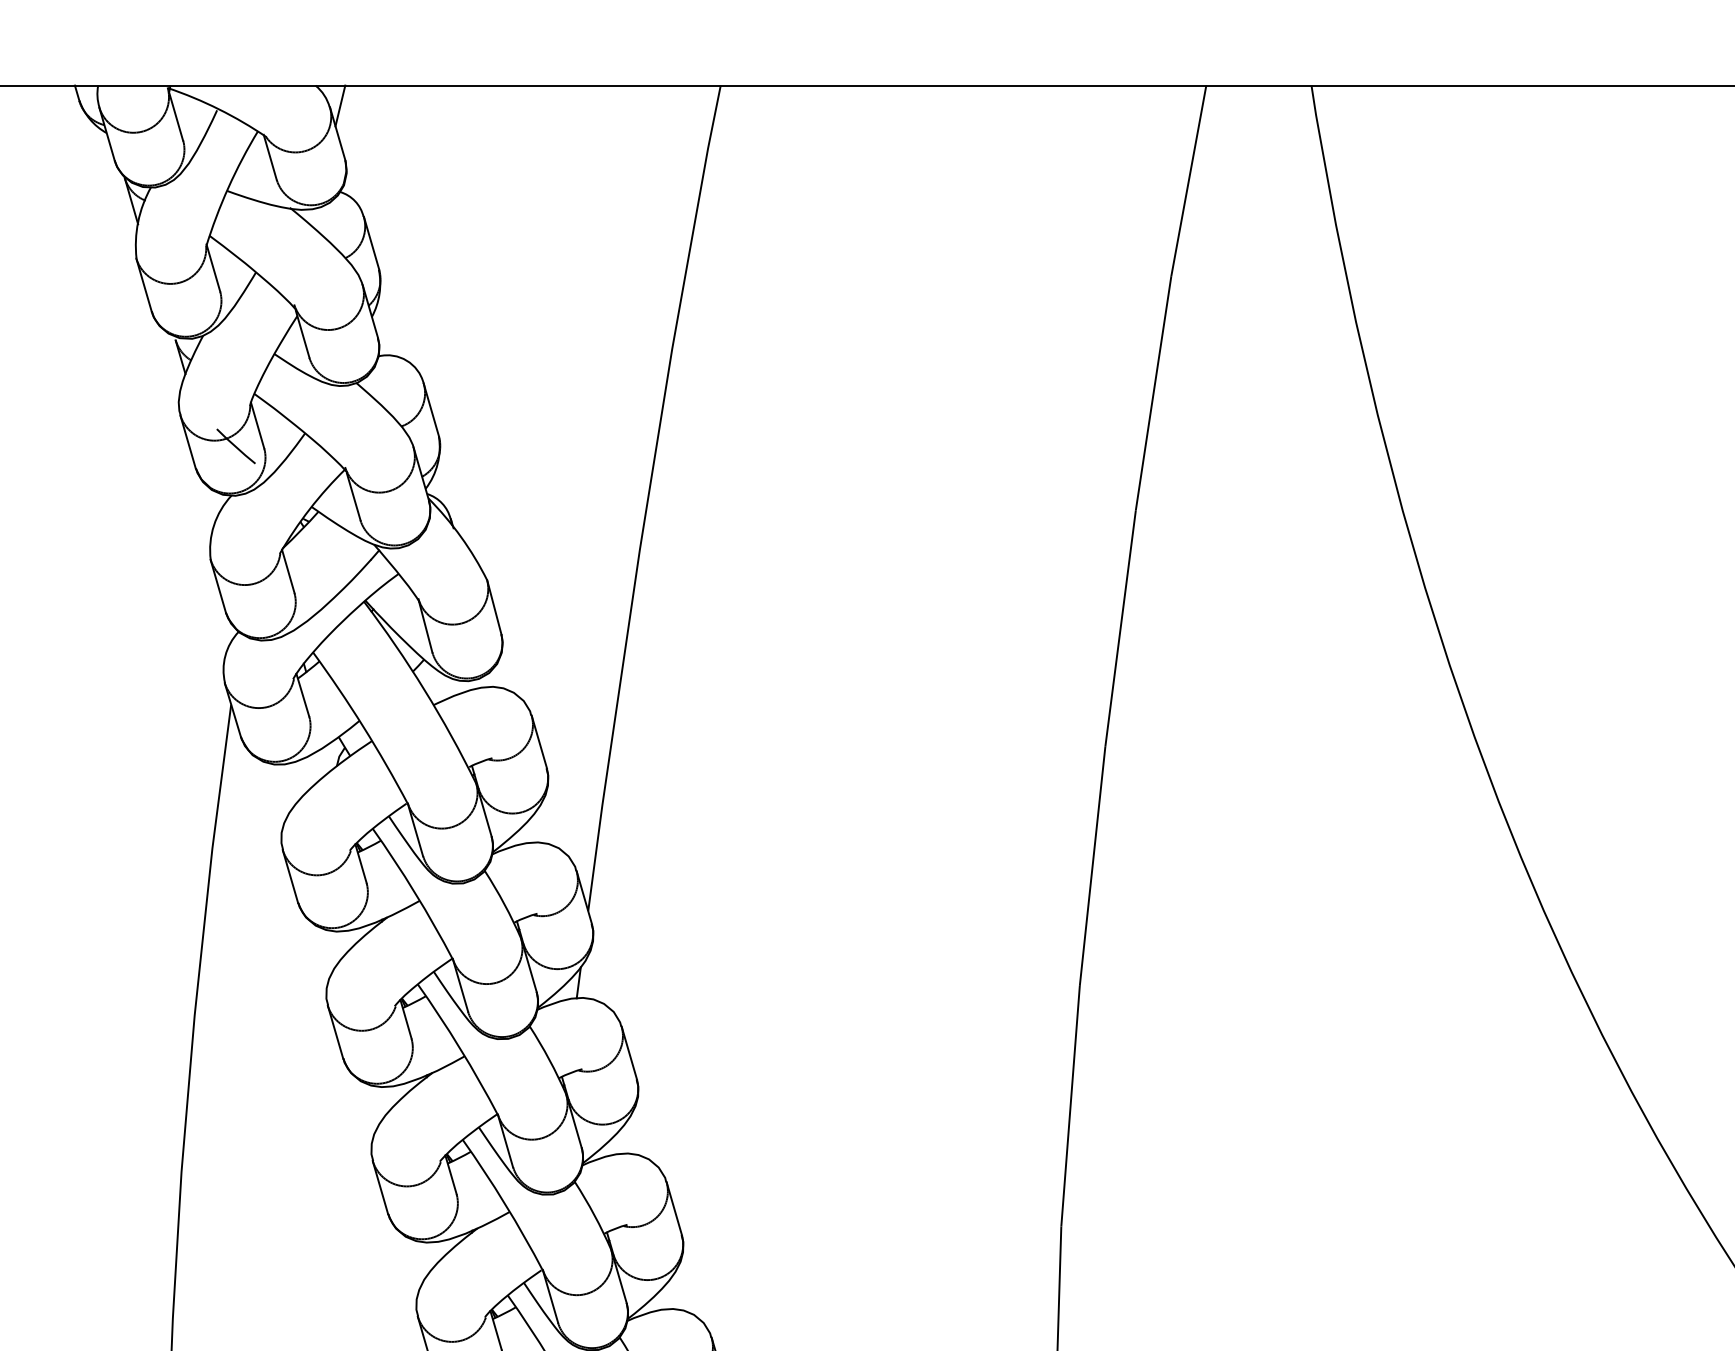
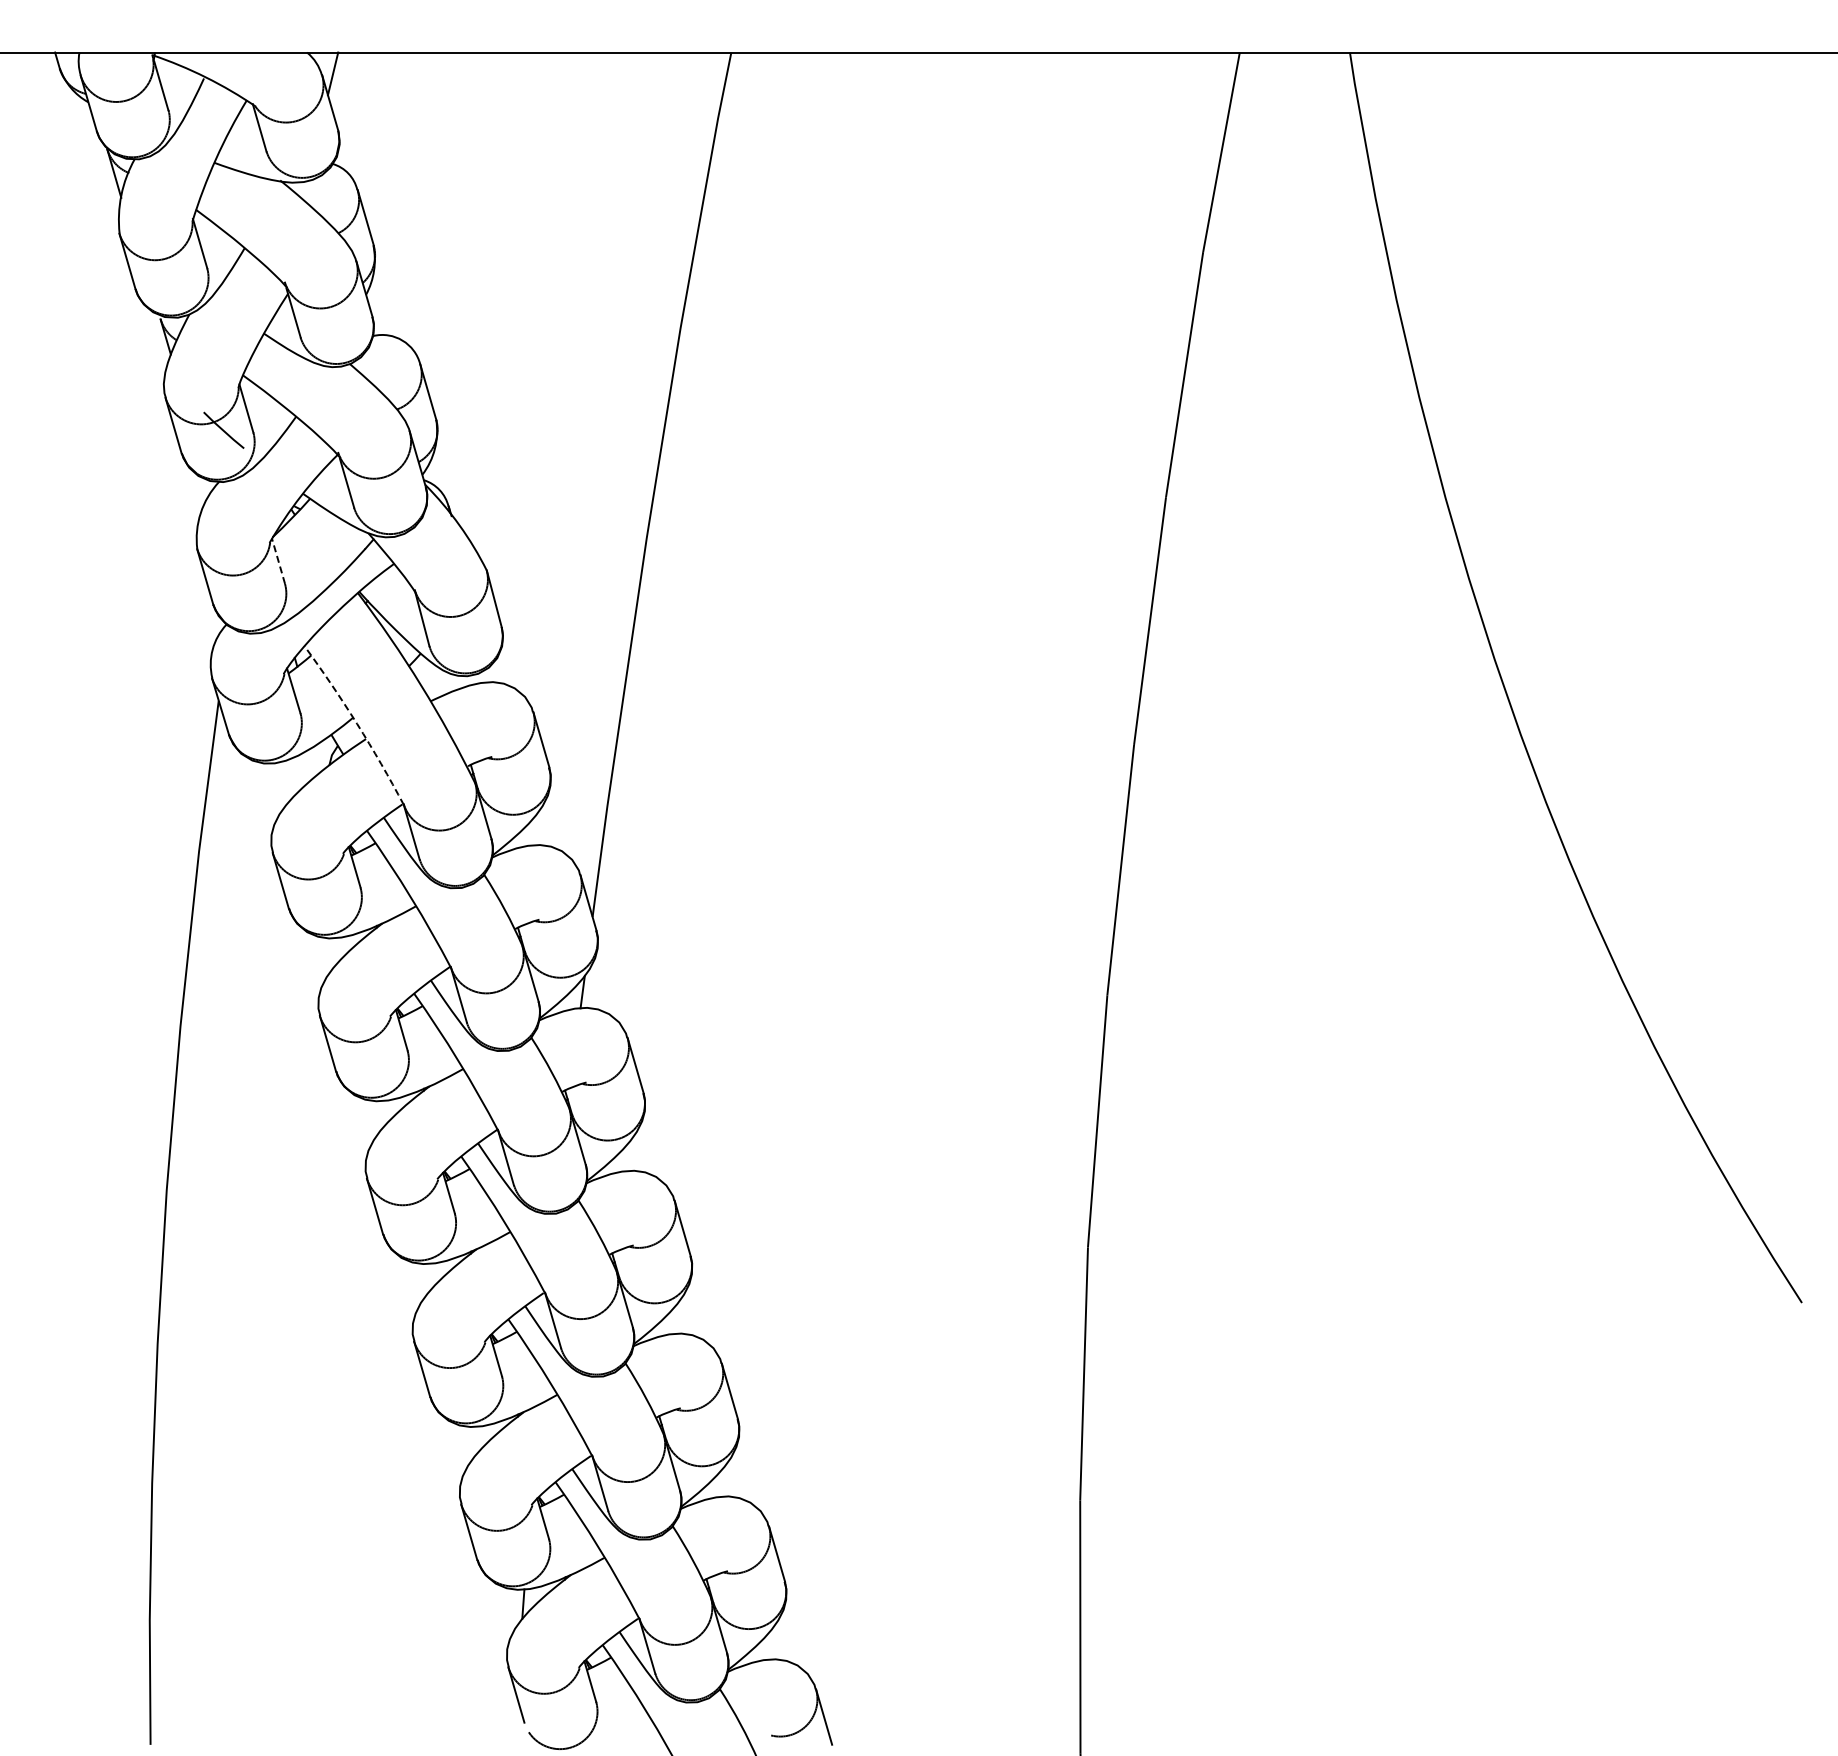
line: (288, 571) -> (278, 561), solid -> dashed
arc: (363, 726) -> (357, 723), solid -> dashed

